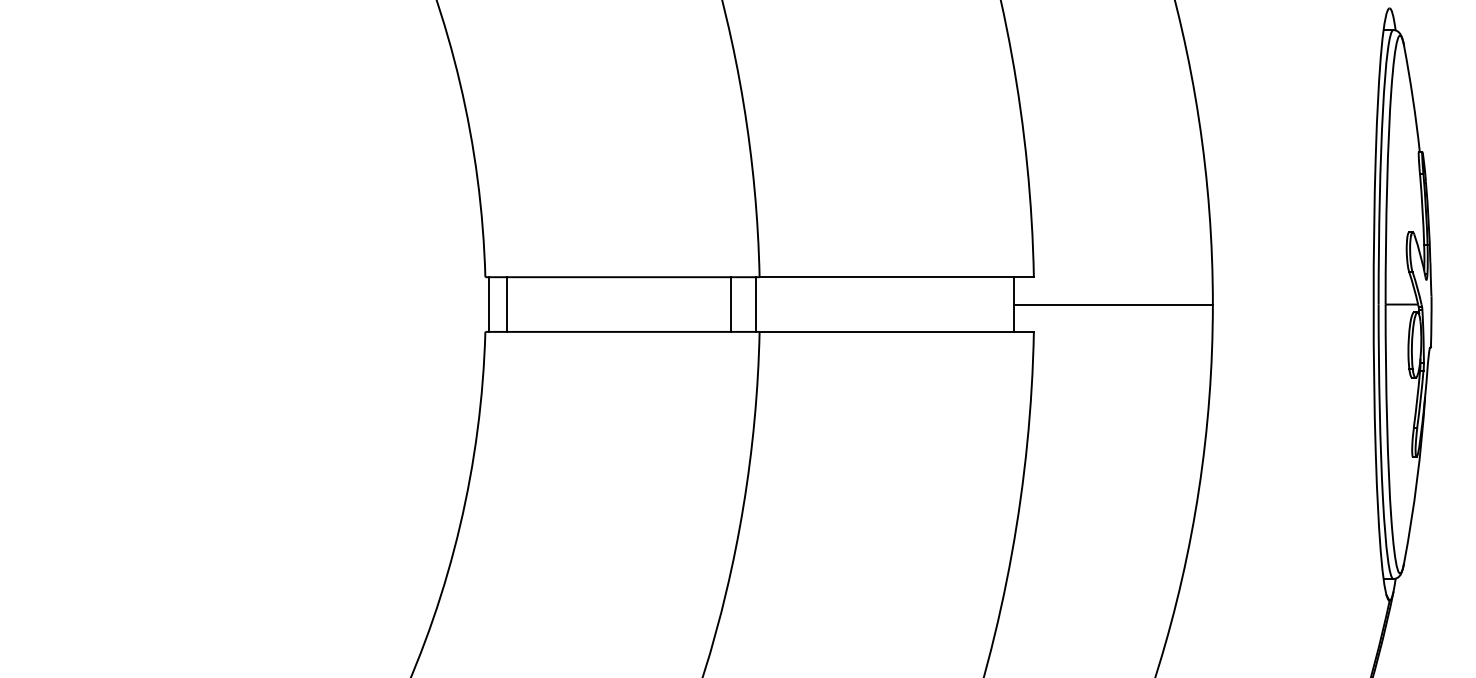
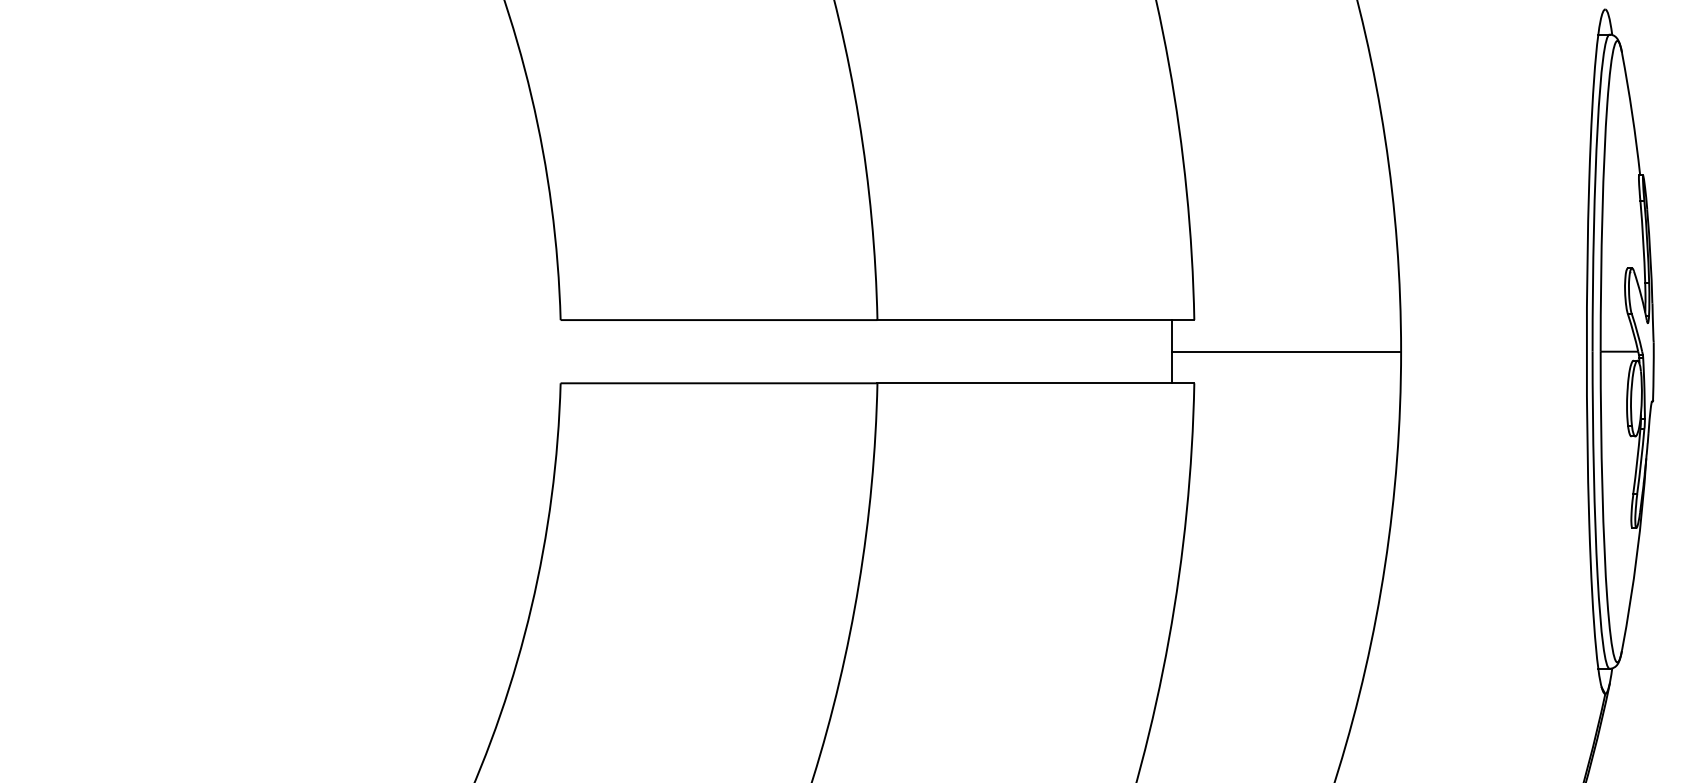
line: (489, 304) -> (565, 351), removed
line: (506, 304) -> (585, 351), removed
line: (730, 304) -> (843, 351), removed
line: (755, 304) -> (872, 351), removed

